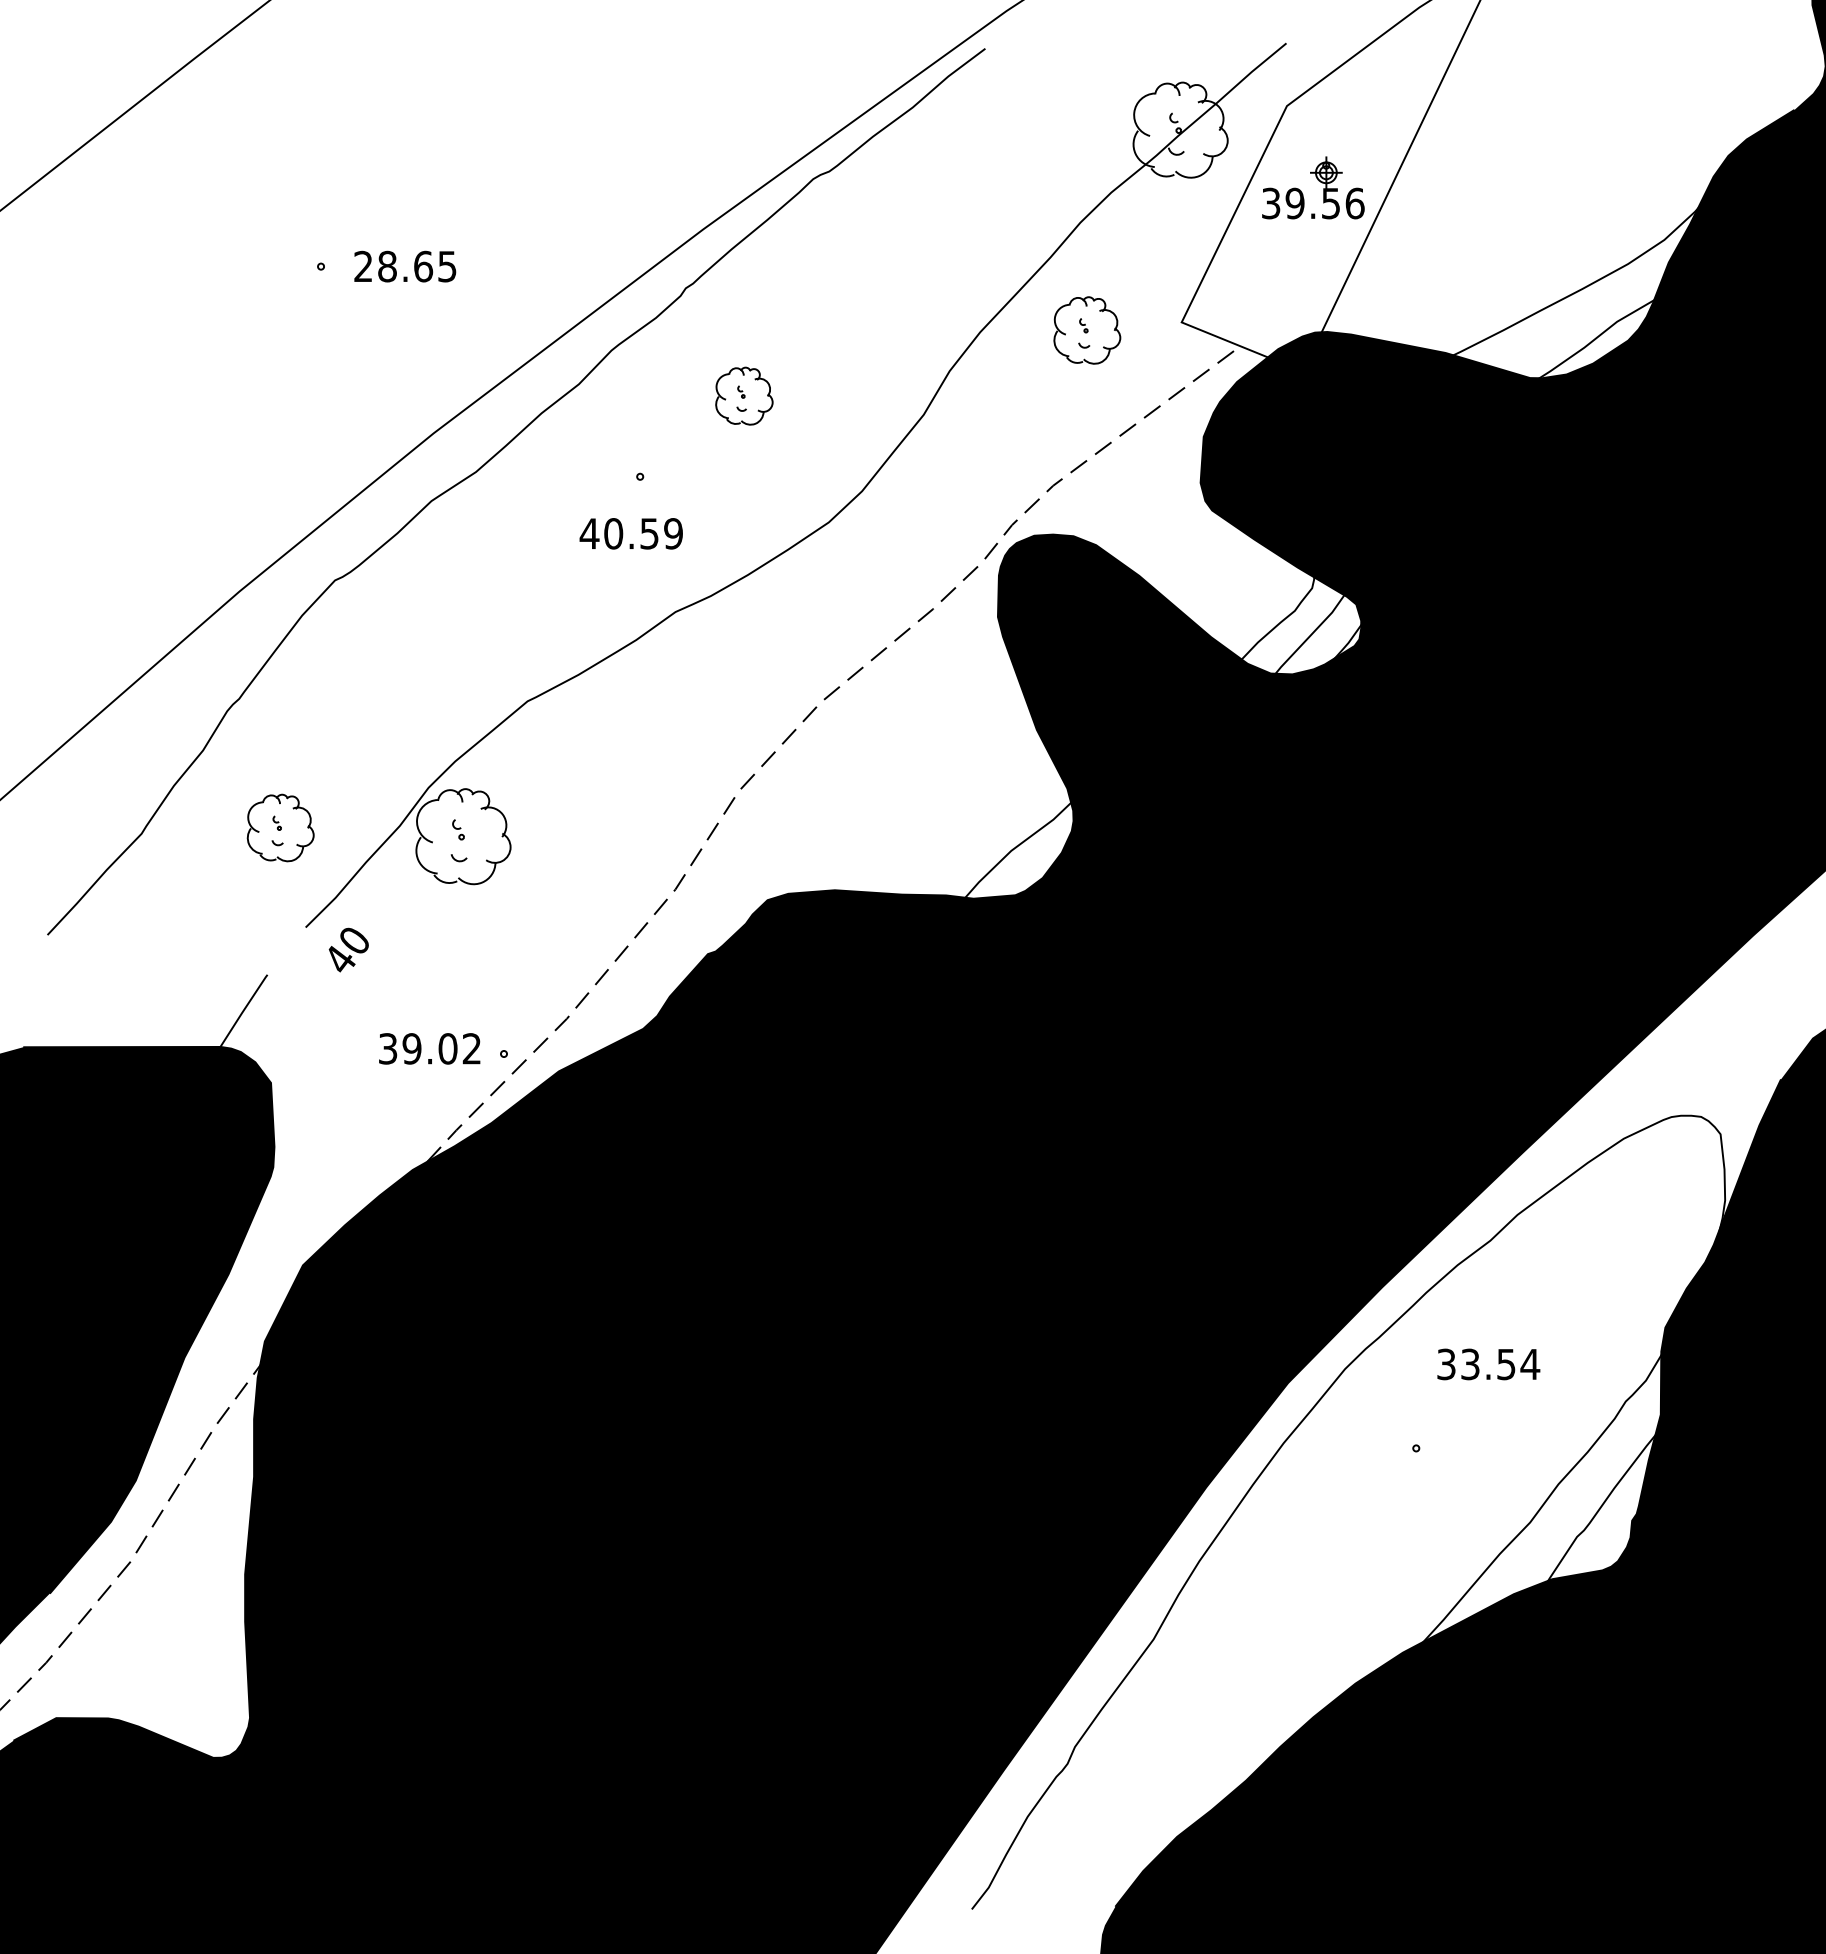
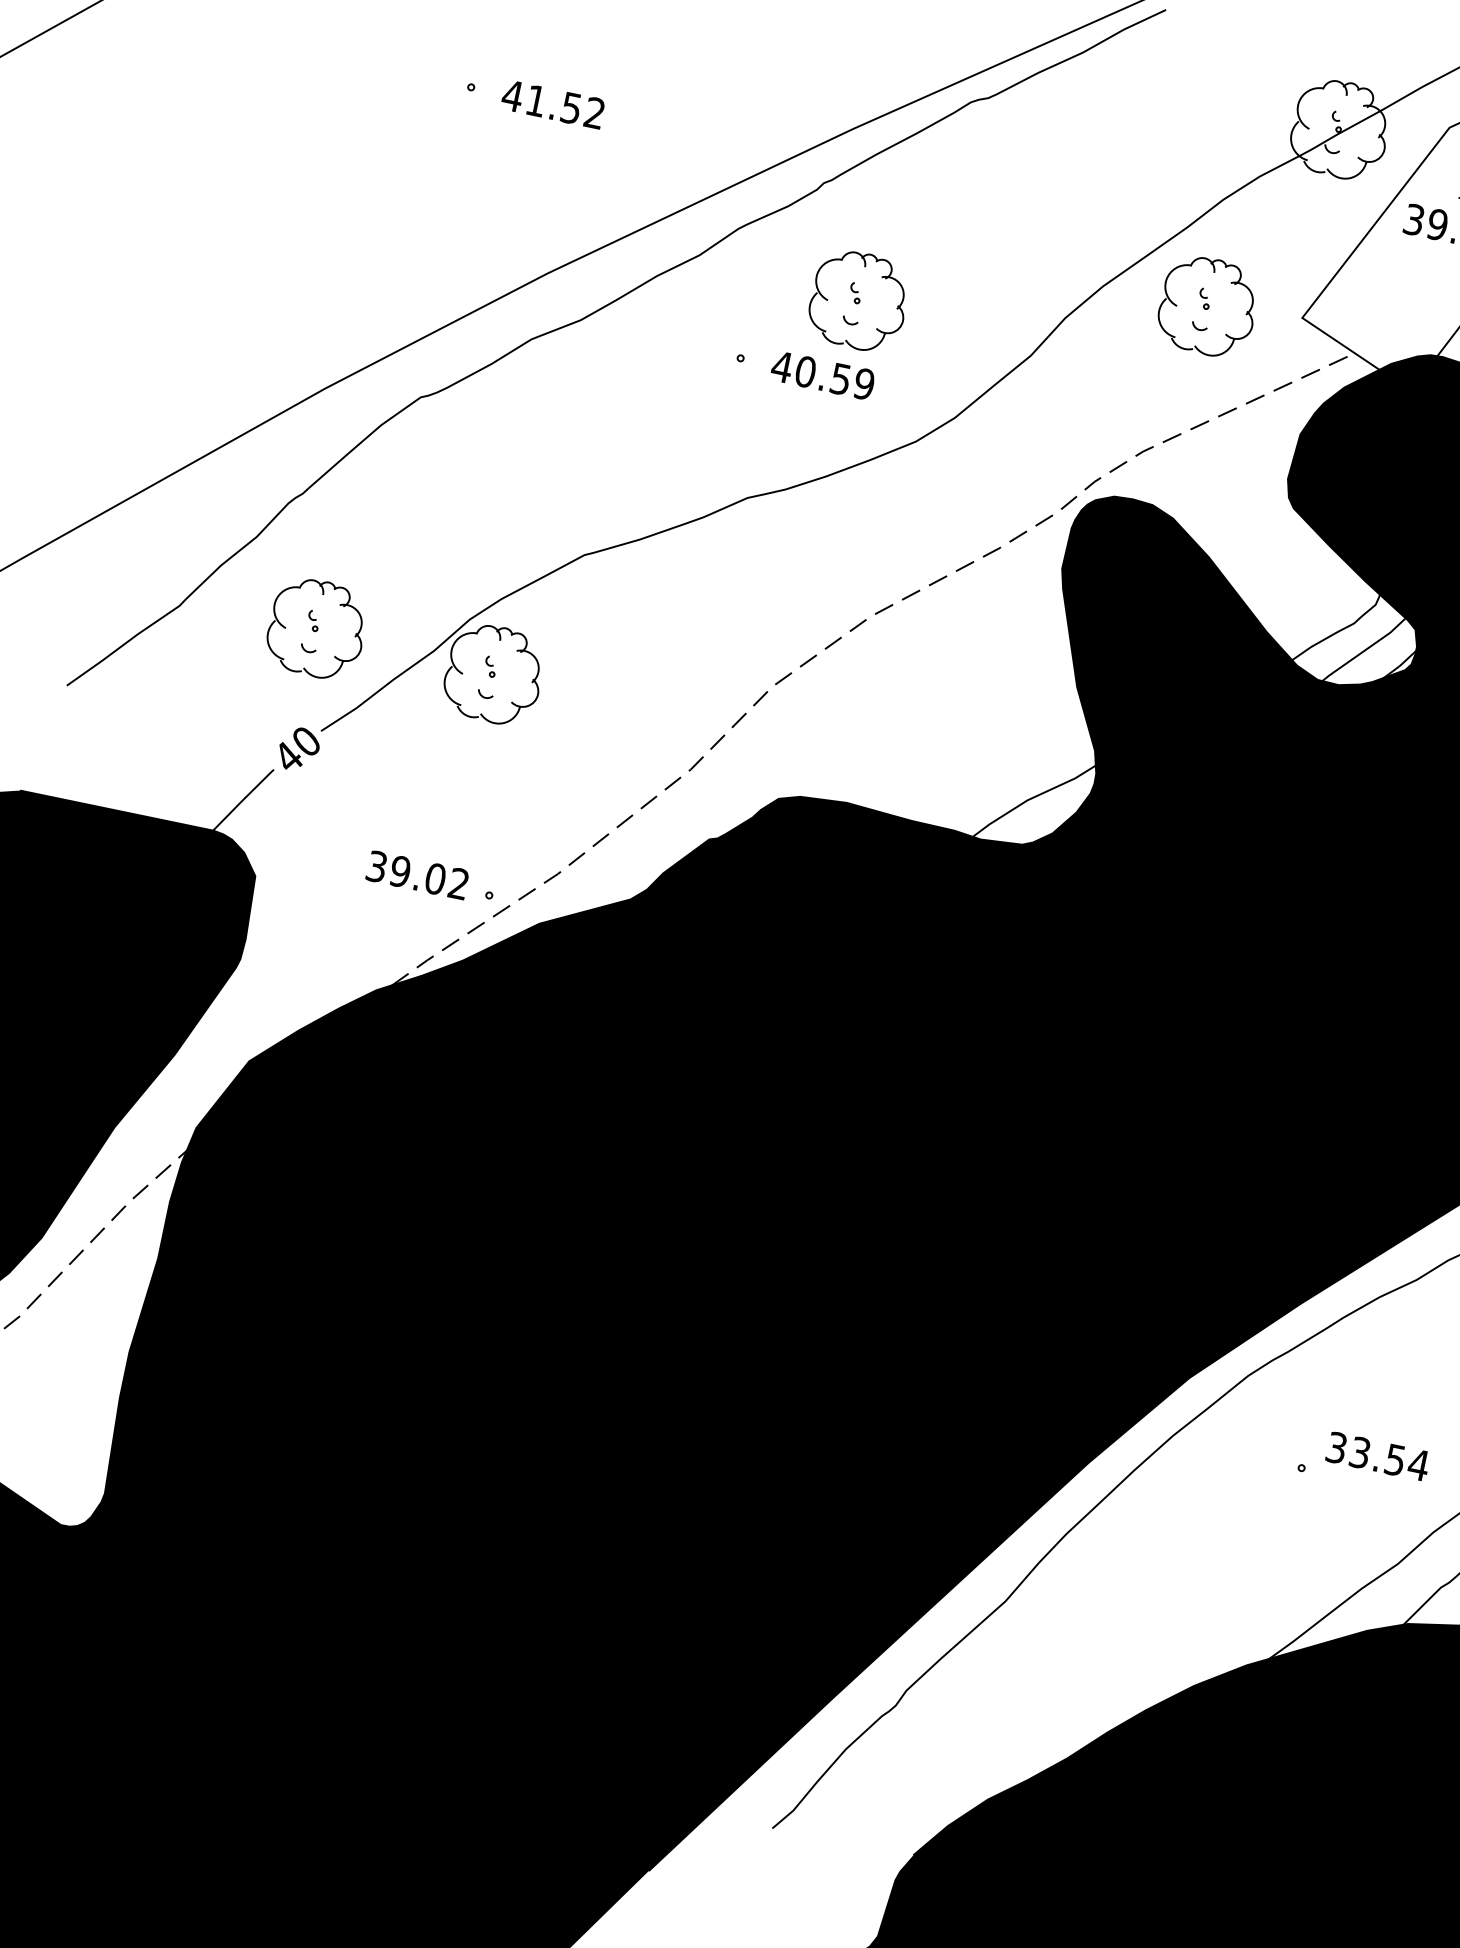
text: (404, 266) -> (552, 104), 28.65 -> 41.52
part: (1087, 330) -> (1208, 306), size x1.43
part: (744, 395) -> (859, 300), size x1.67
text: (630, 533) -> (822, 375), moved
part: (280, 827) -> (316, 628), size x1.43
text: (348, 949) -> (298, 748), moved
text: (1488, 1364) -> (1377, 1456), moved

